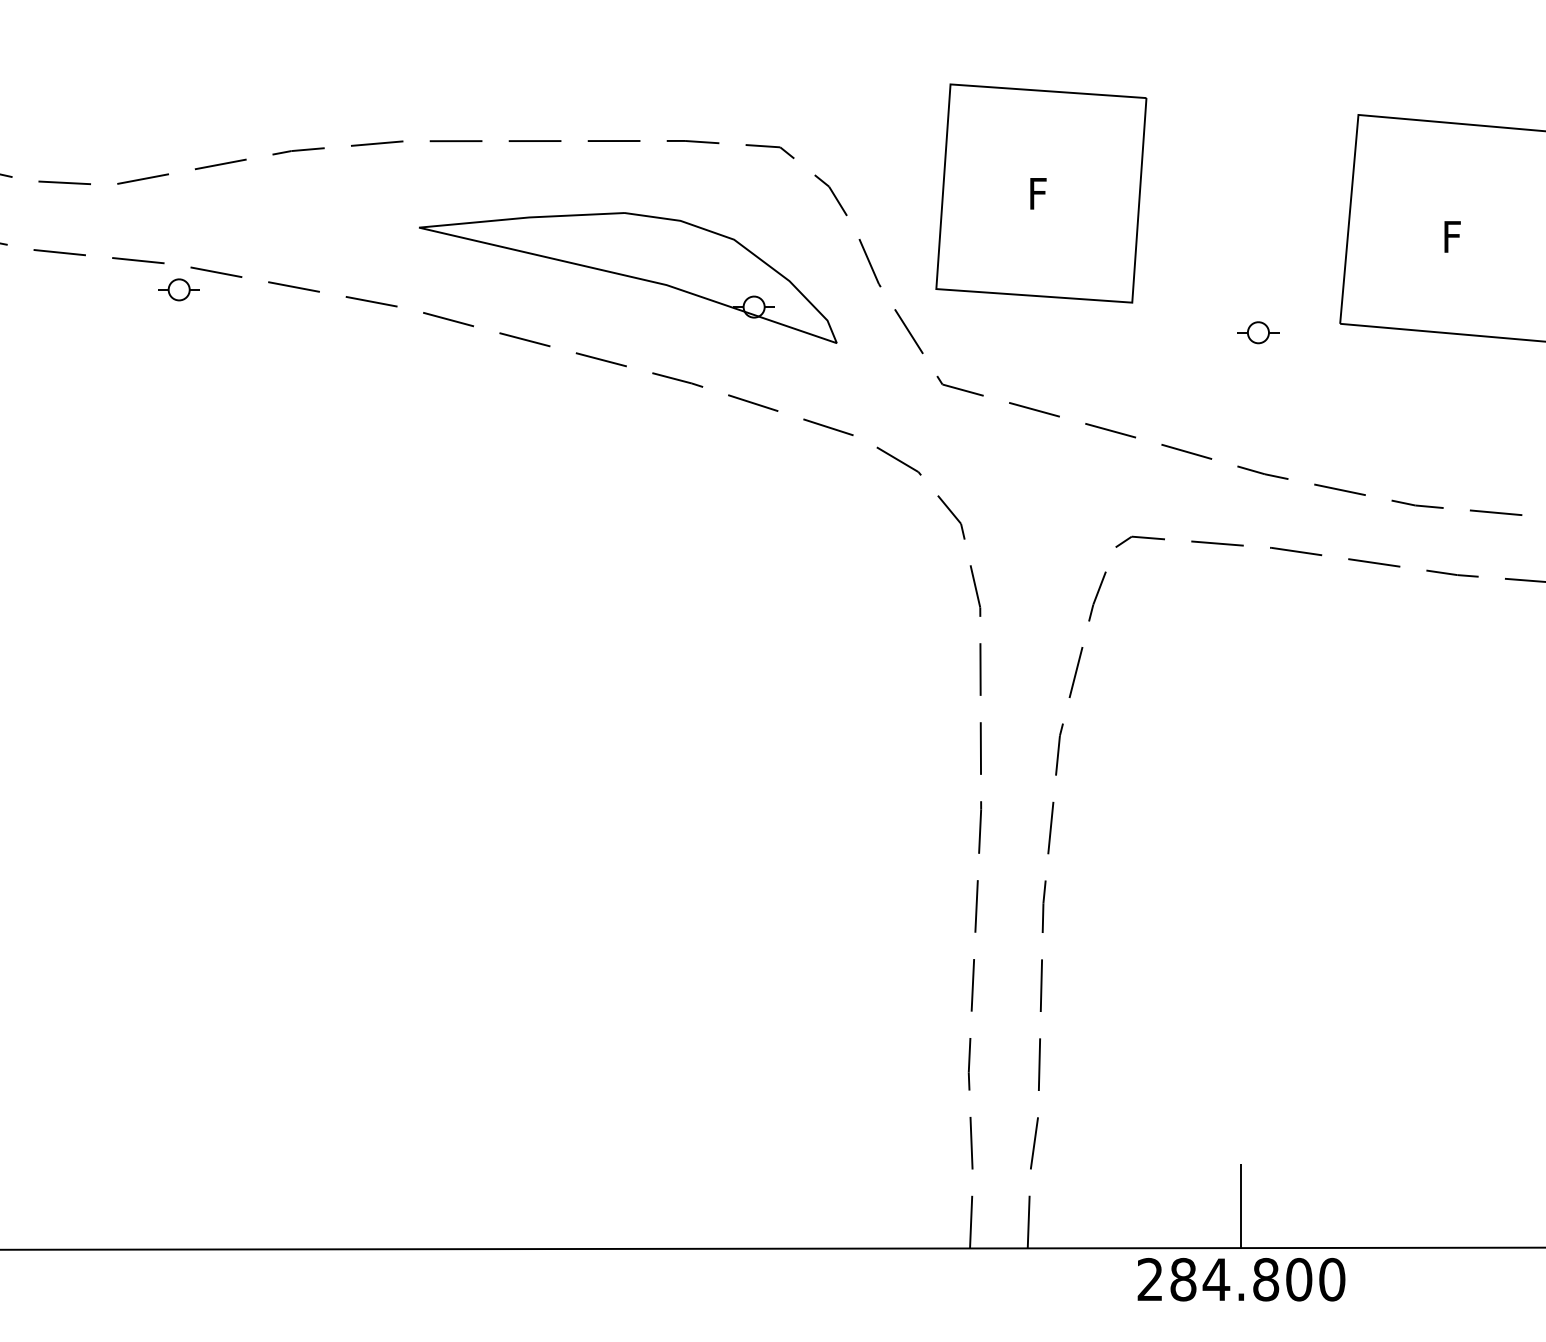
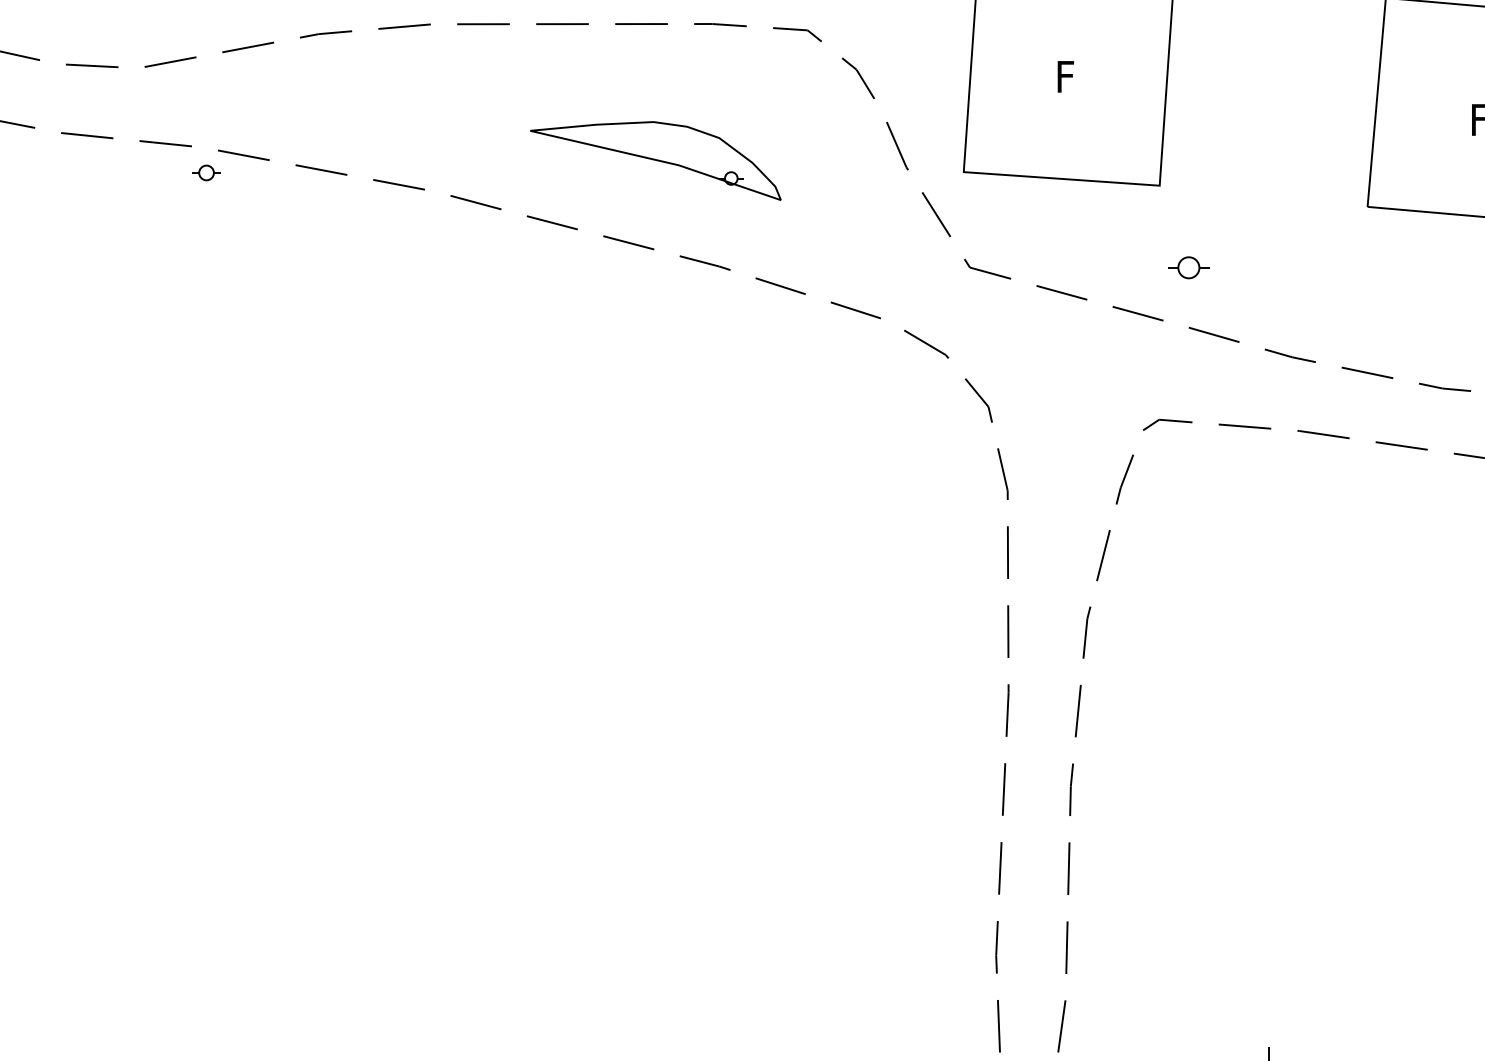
part: (628, 277) -> (655, 160), size x0.6
part: (178, 289) -> (205, 172), size x0.7
part: (1258, 332) -> (1188, 267), moved

